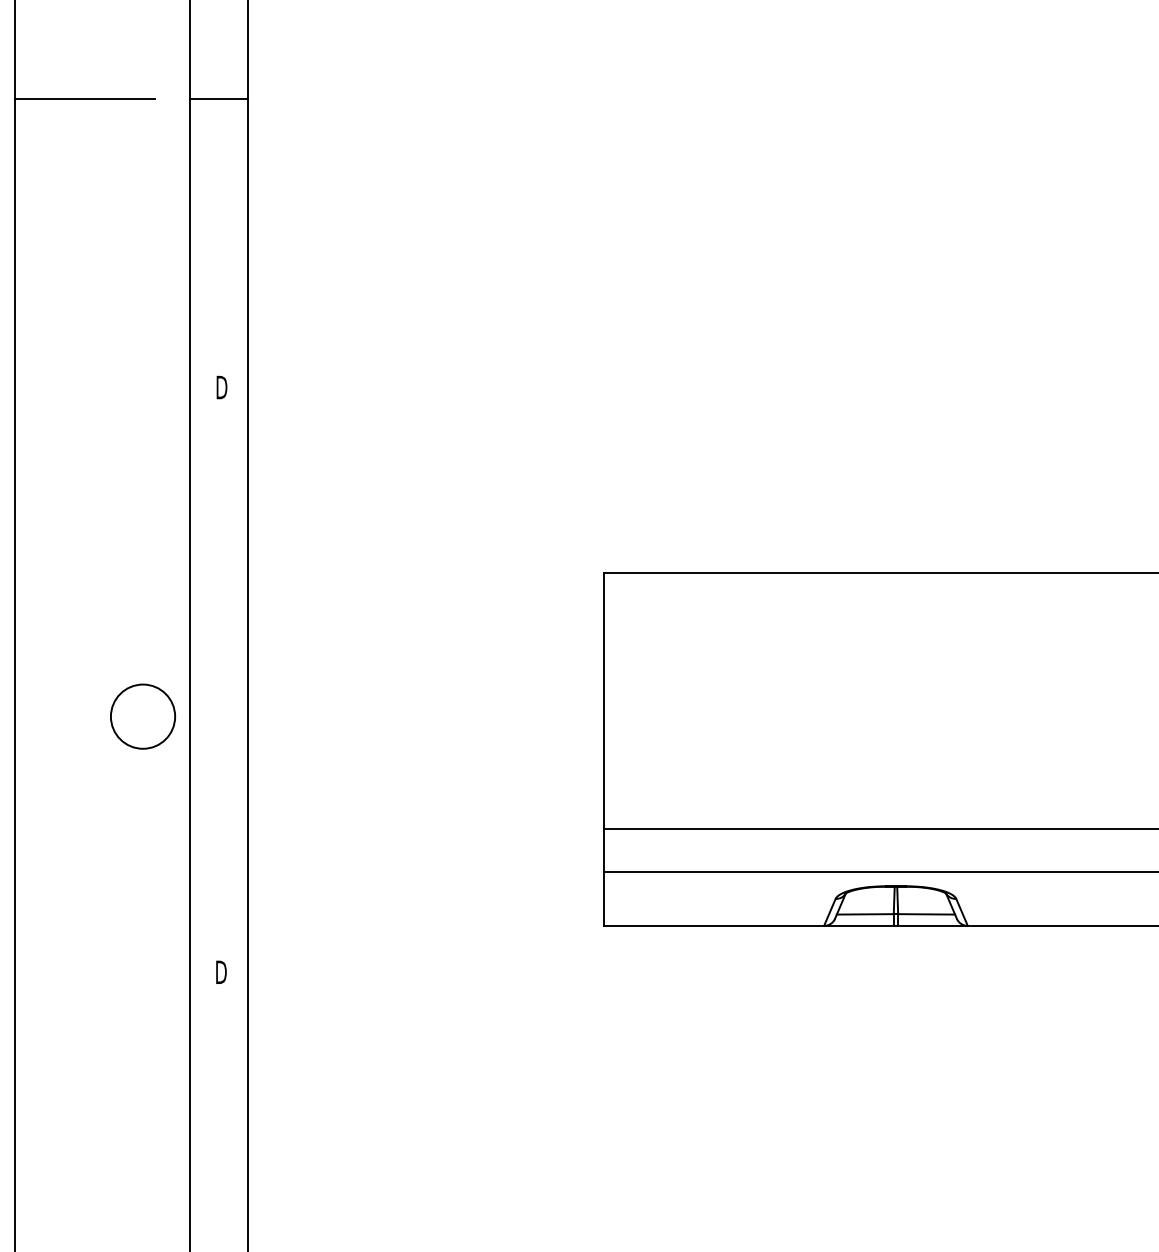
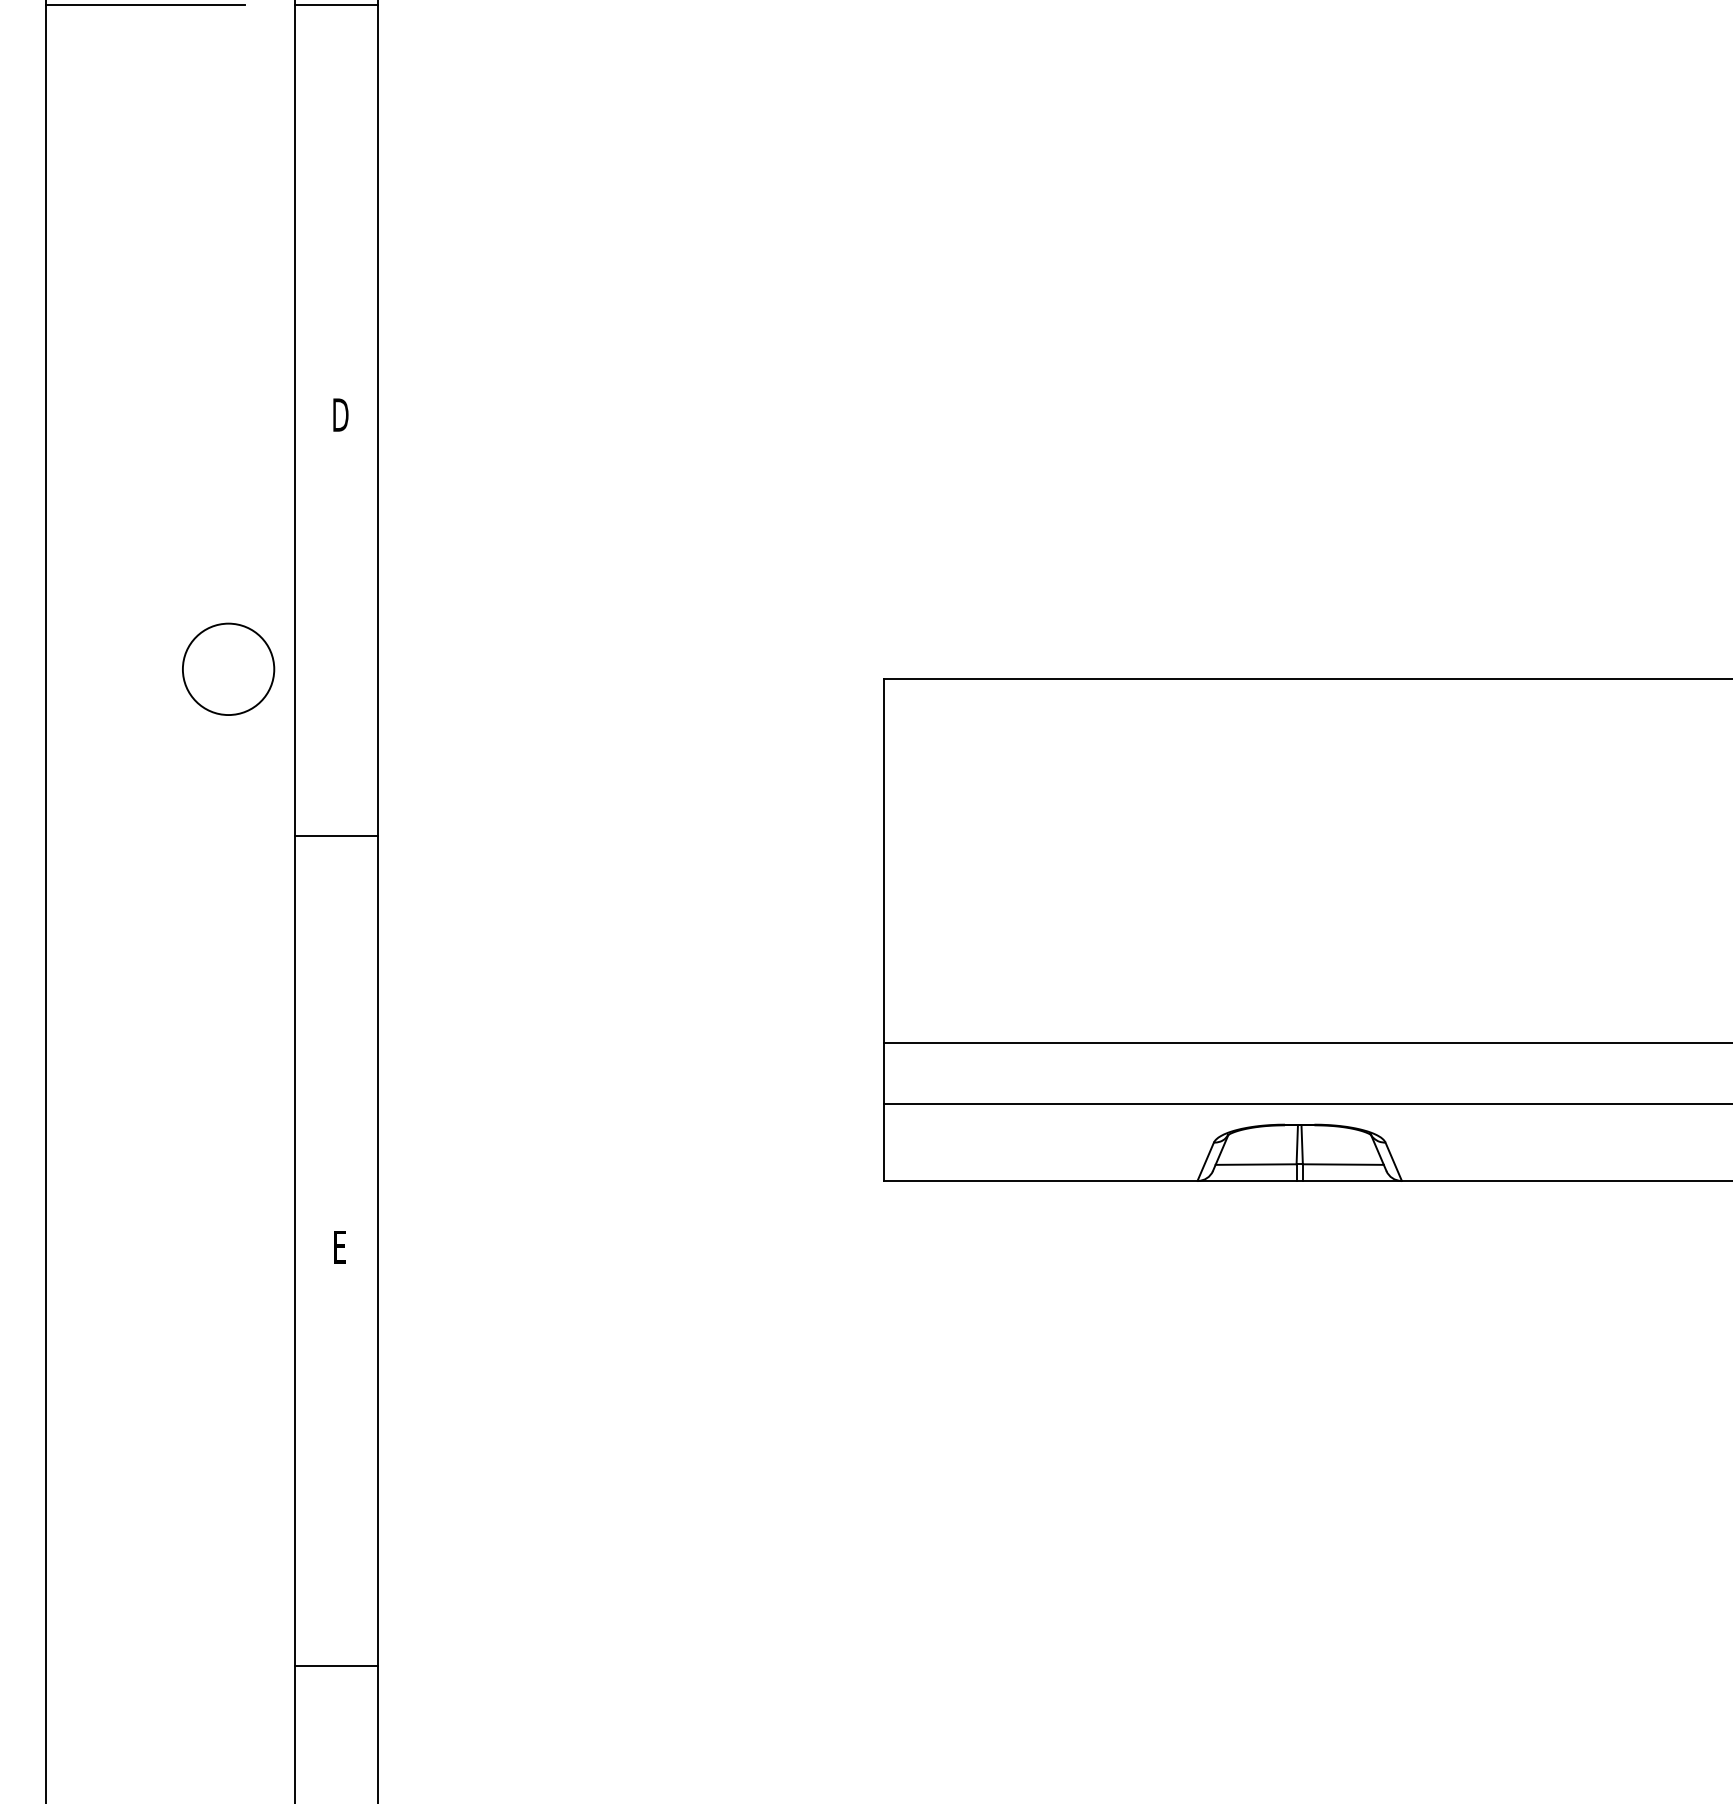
line: (218, 683) -> (336, 835), added
circle: (142, 716) -> (228, 668), moved
text: (221, 971) -> (339, 1246), D -> E

